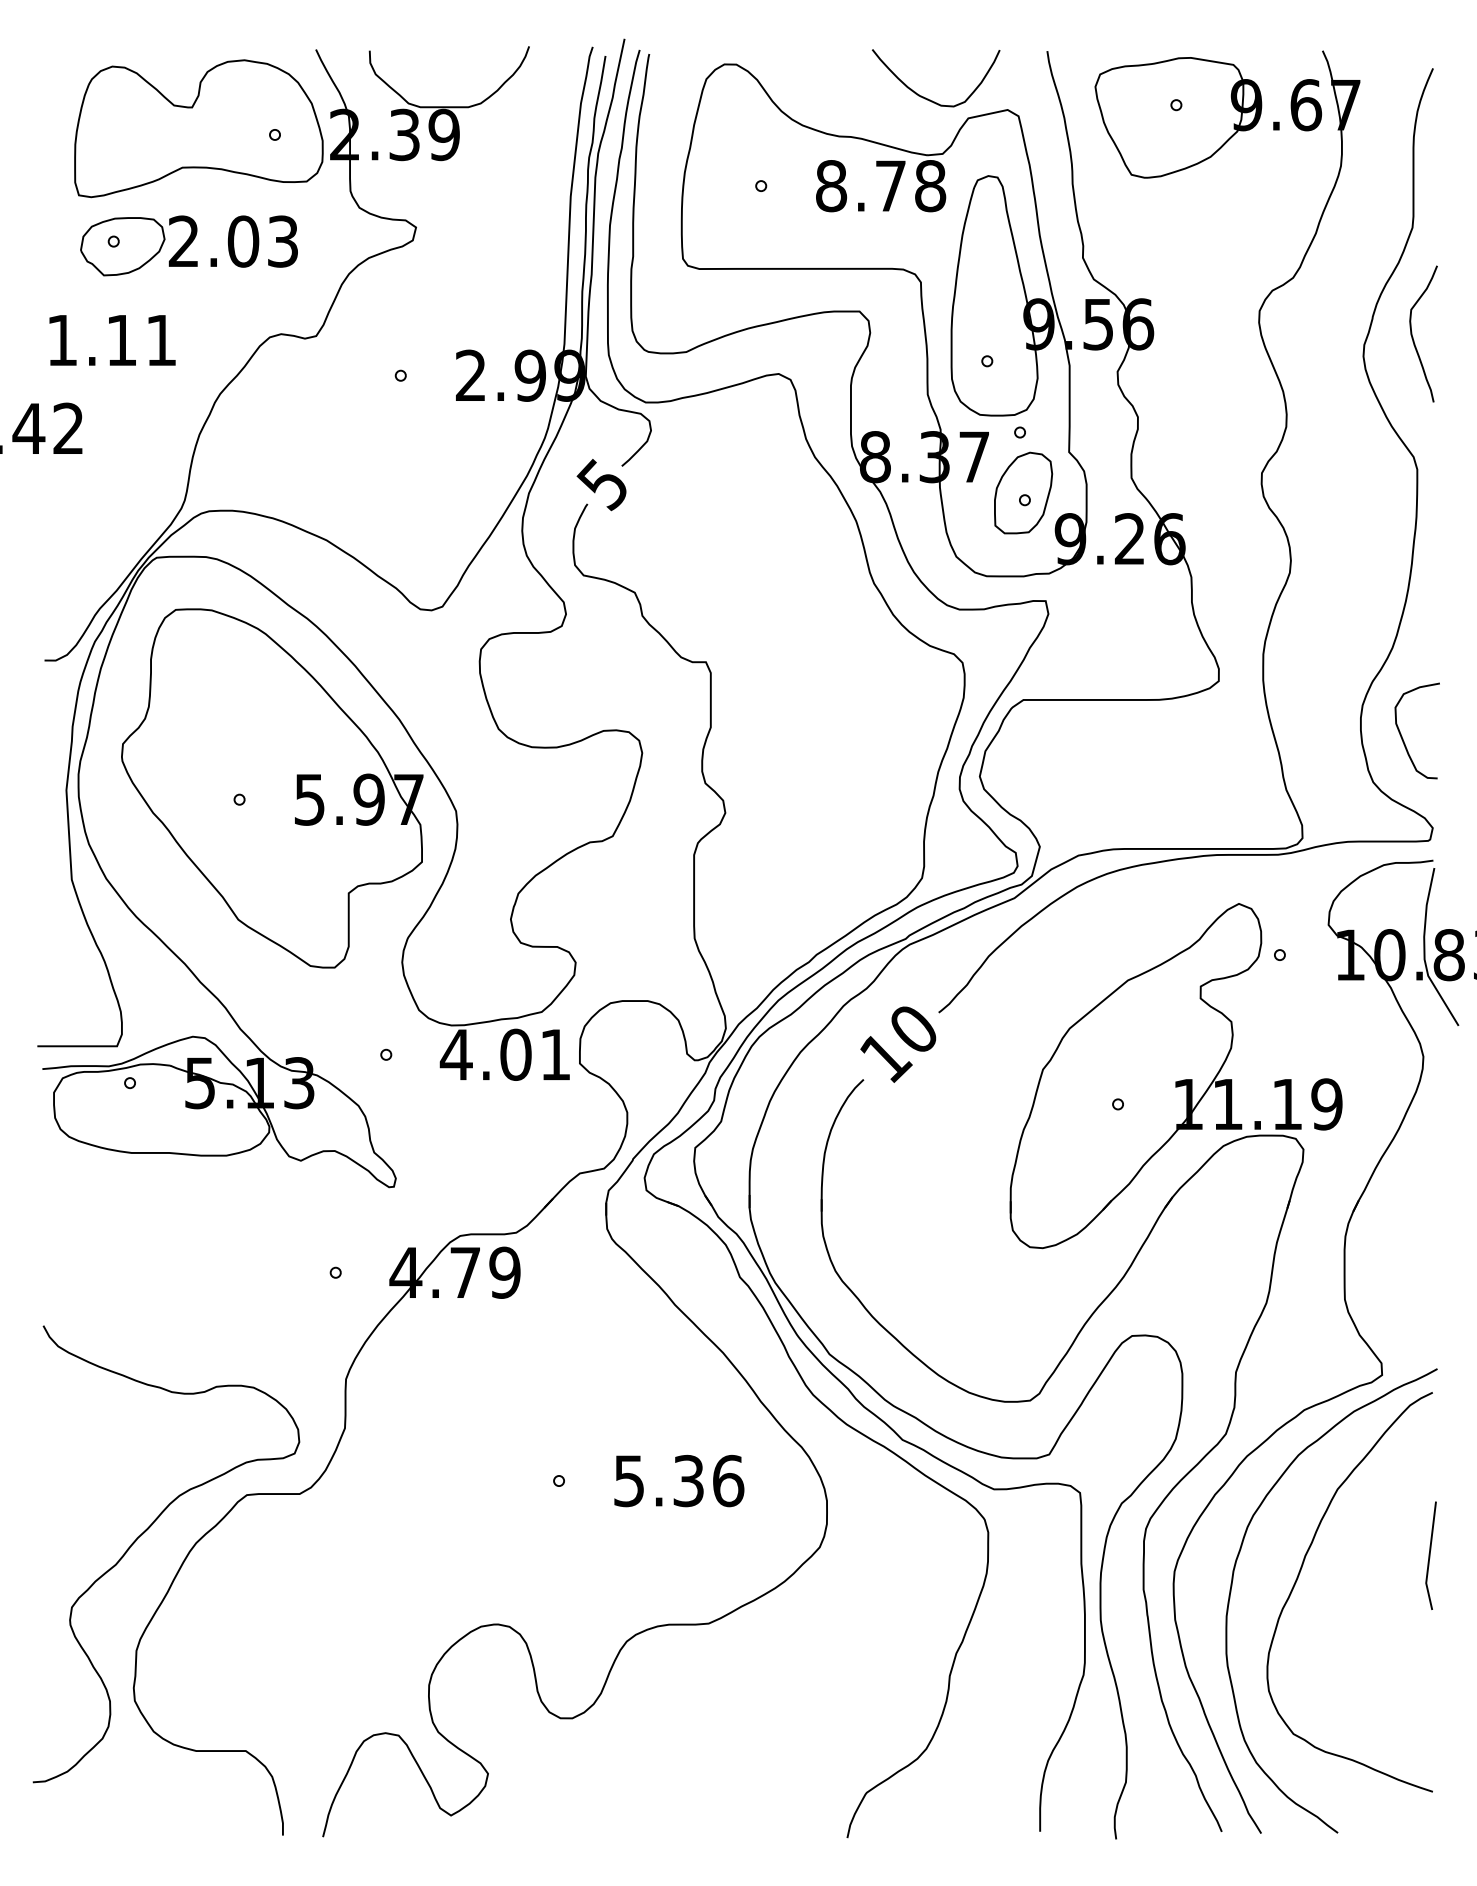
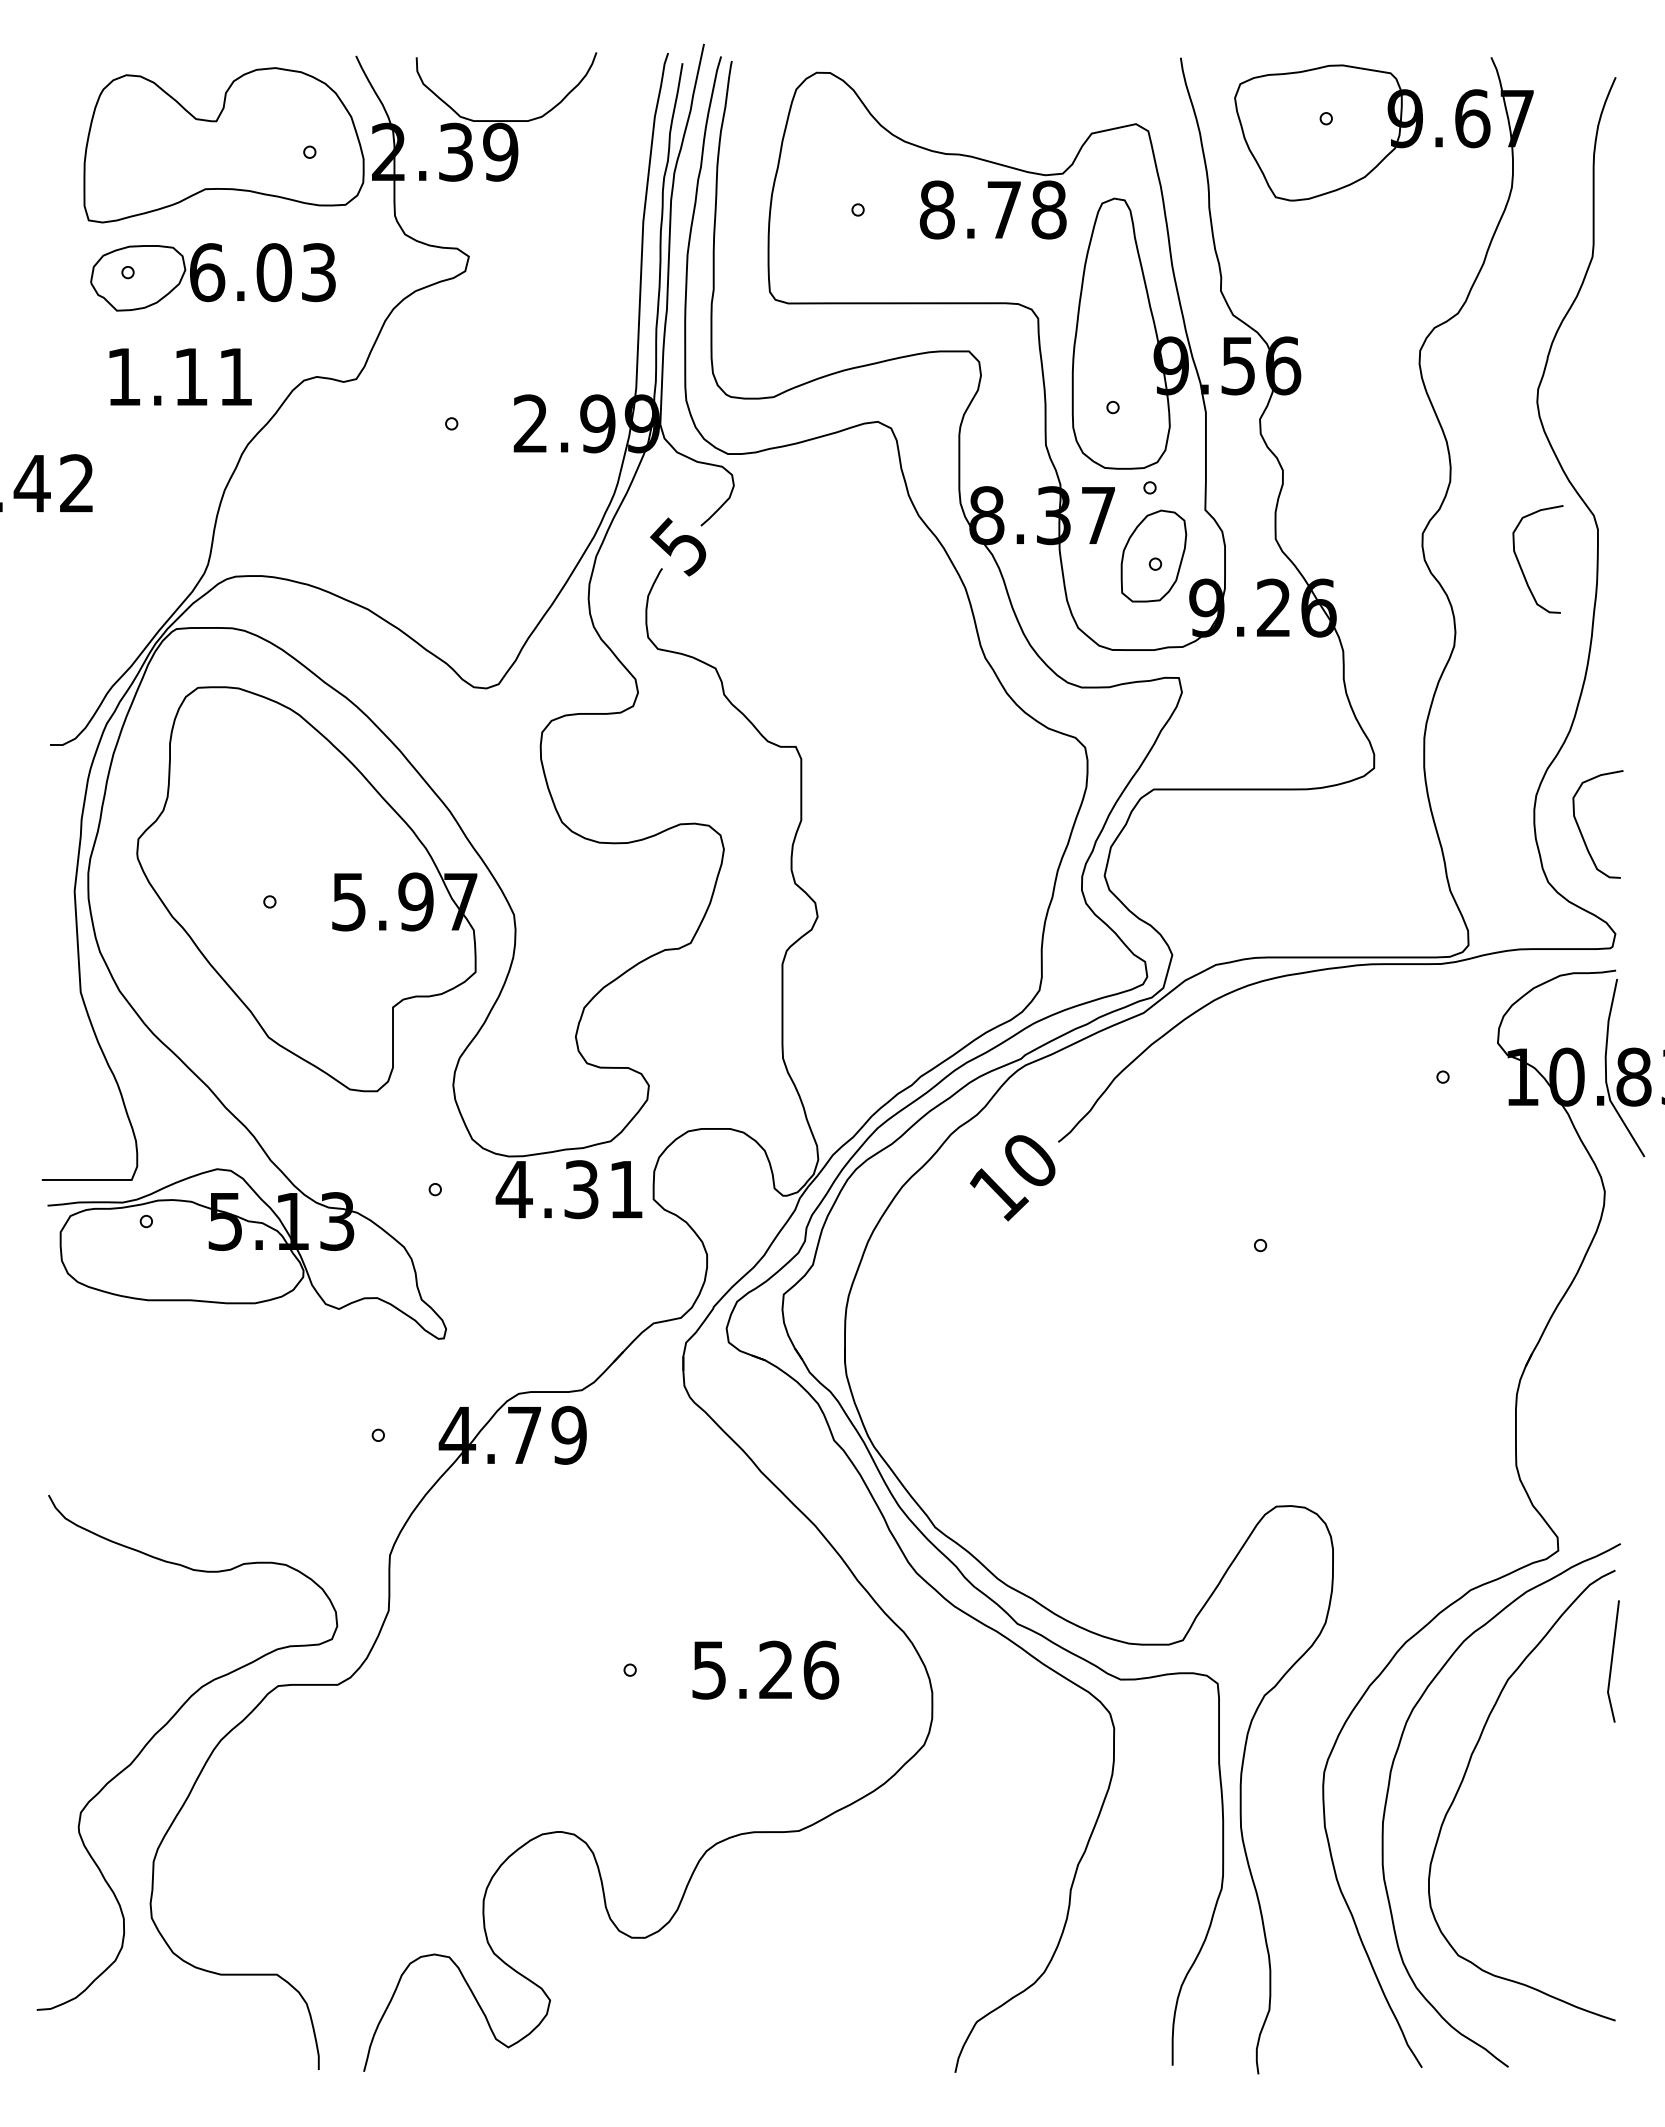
curve: (926, 97) -> (1044, 110), removed
text: (184, 241) -> (207, 272), 2.03 -> 6.03
curve: (1413, 337) -> (1593, 380), removed
text: (112, 339) -> (180, 376), moved
curve: (1348, 499) -> (1520, 563), added
text: (515, 1054) -> (581, 1189), 4.01 -> 4.31
part: (1066, 1355) -> (1202, 1528), removed
text: (688, 1480) -> (776, 1669), 5.36 -> 5.26
line: (1430, 1555) -> (1612, 1661), moved

